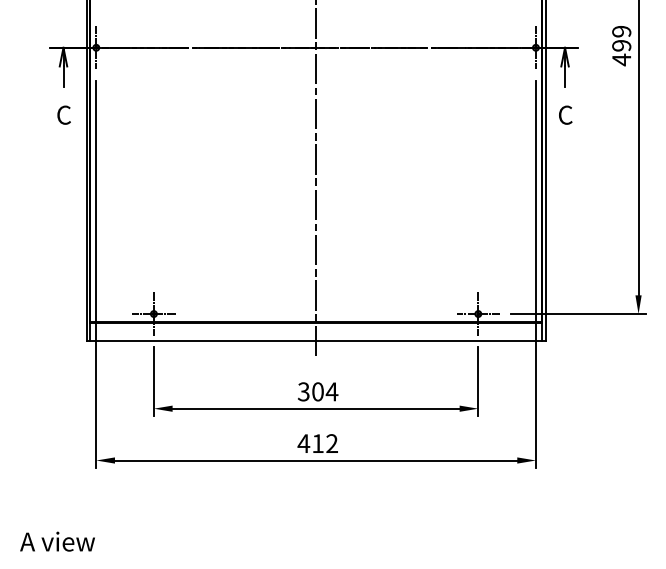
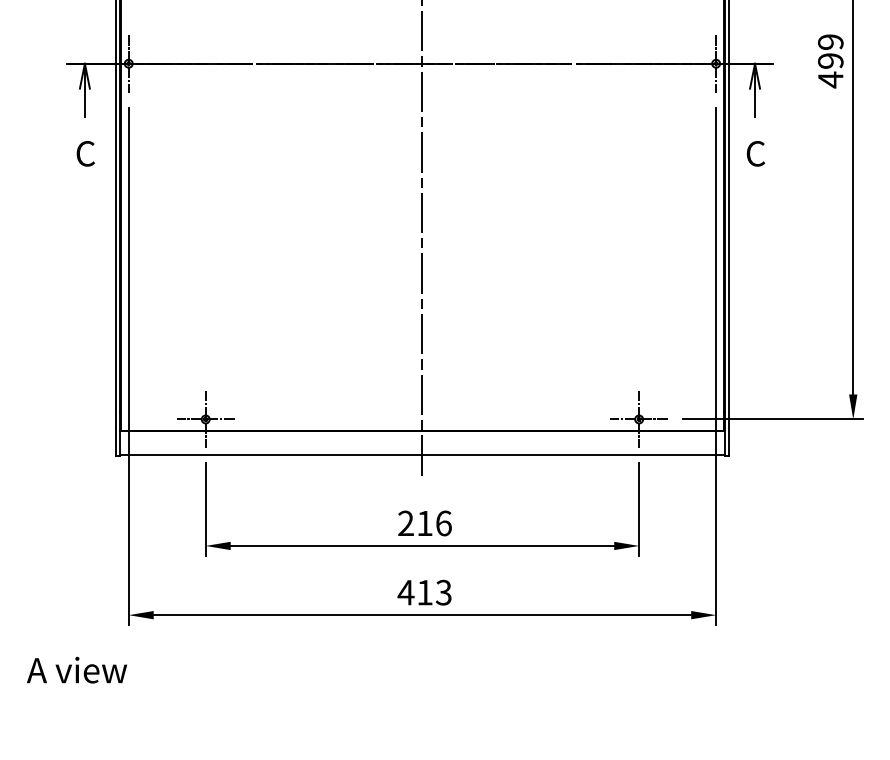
text: (318, 391) -> (425, 522), 304 -> 216
text: (331, 443) -> (442, 592), 412 -> 413
text: (57, 541) -> (76, 669), moved

